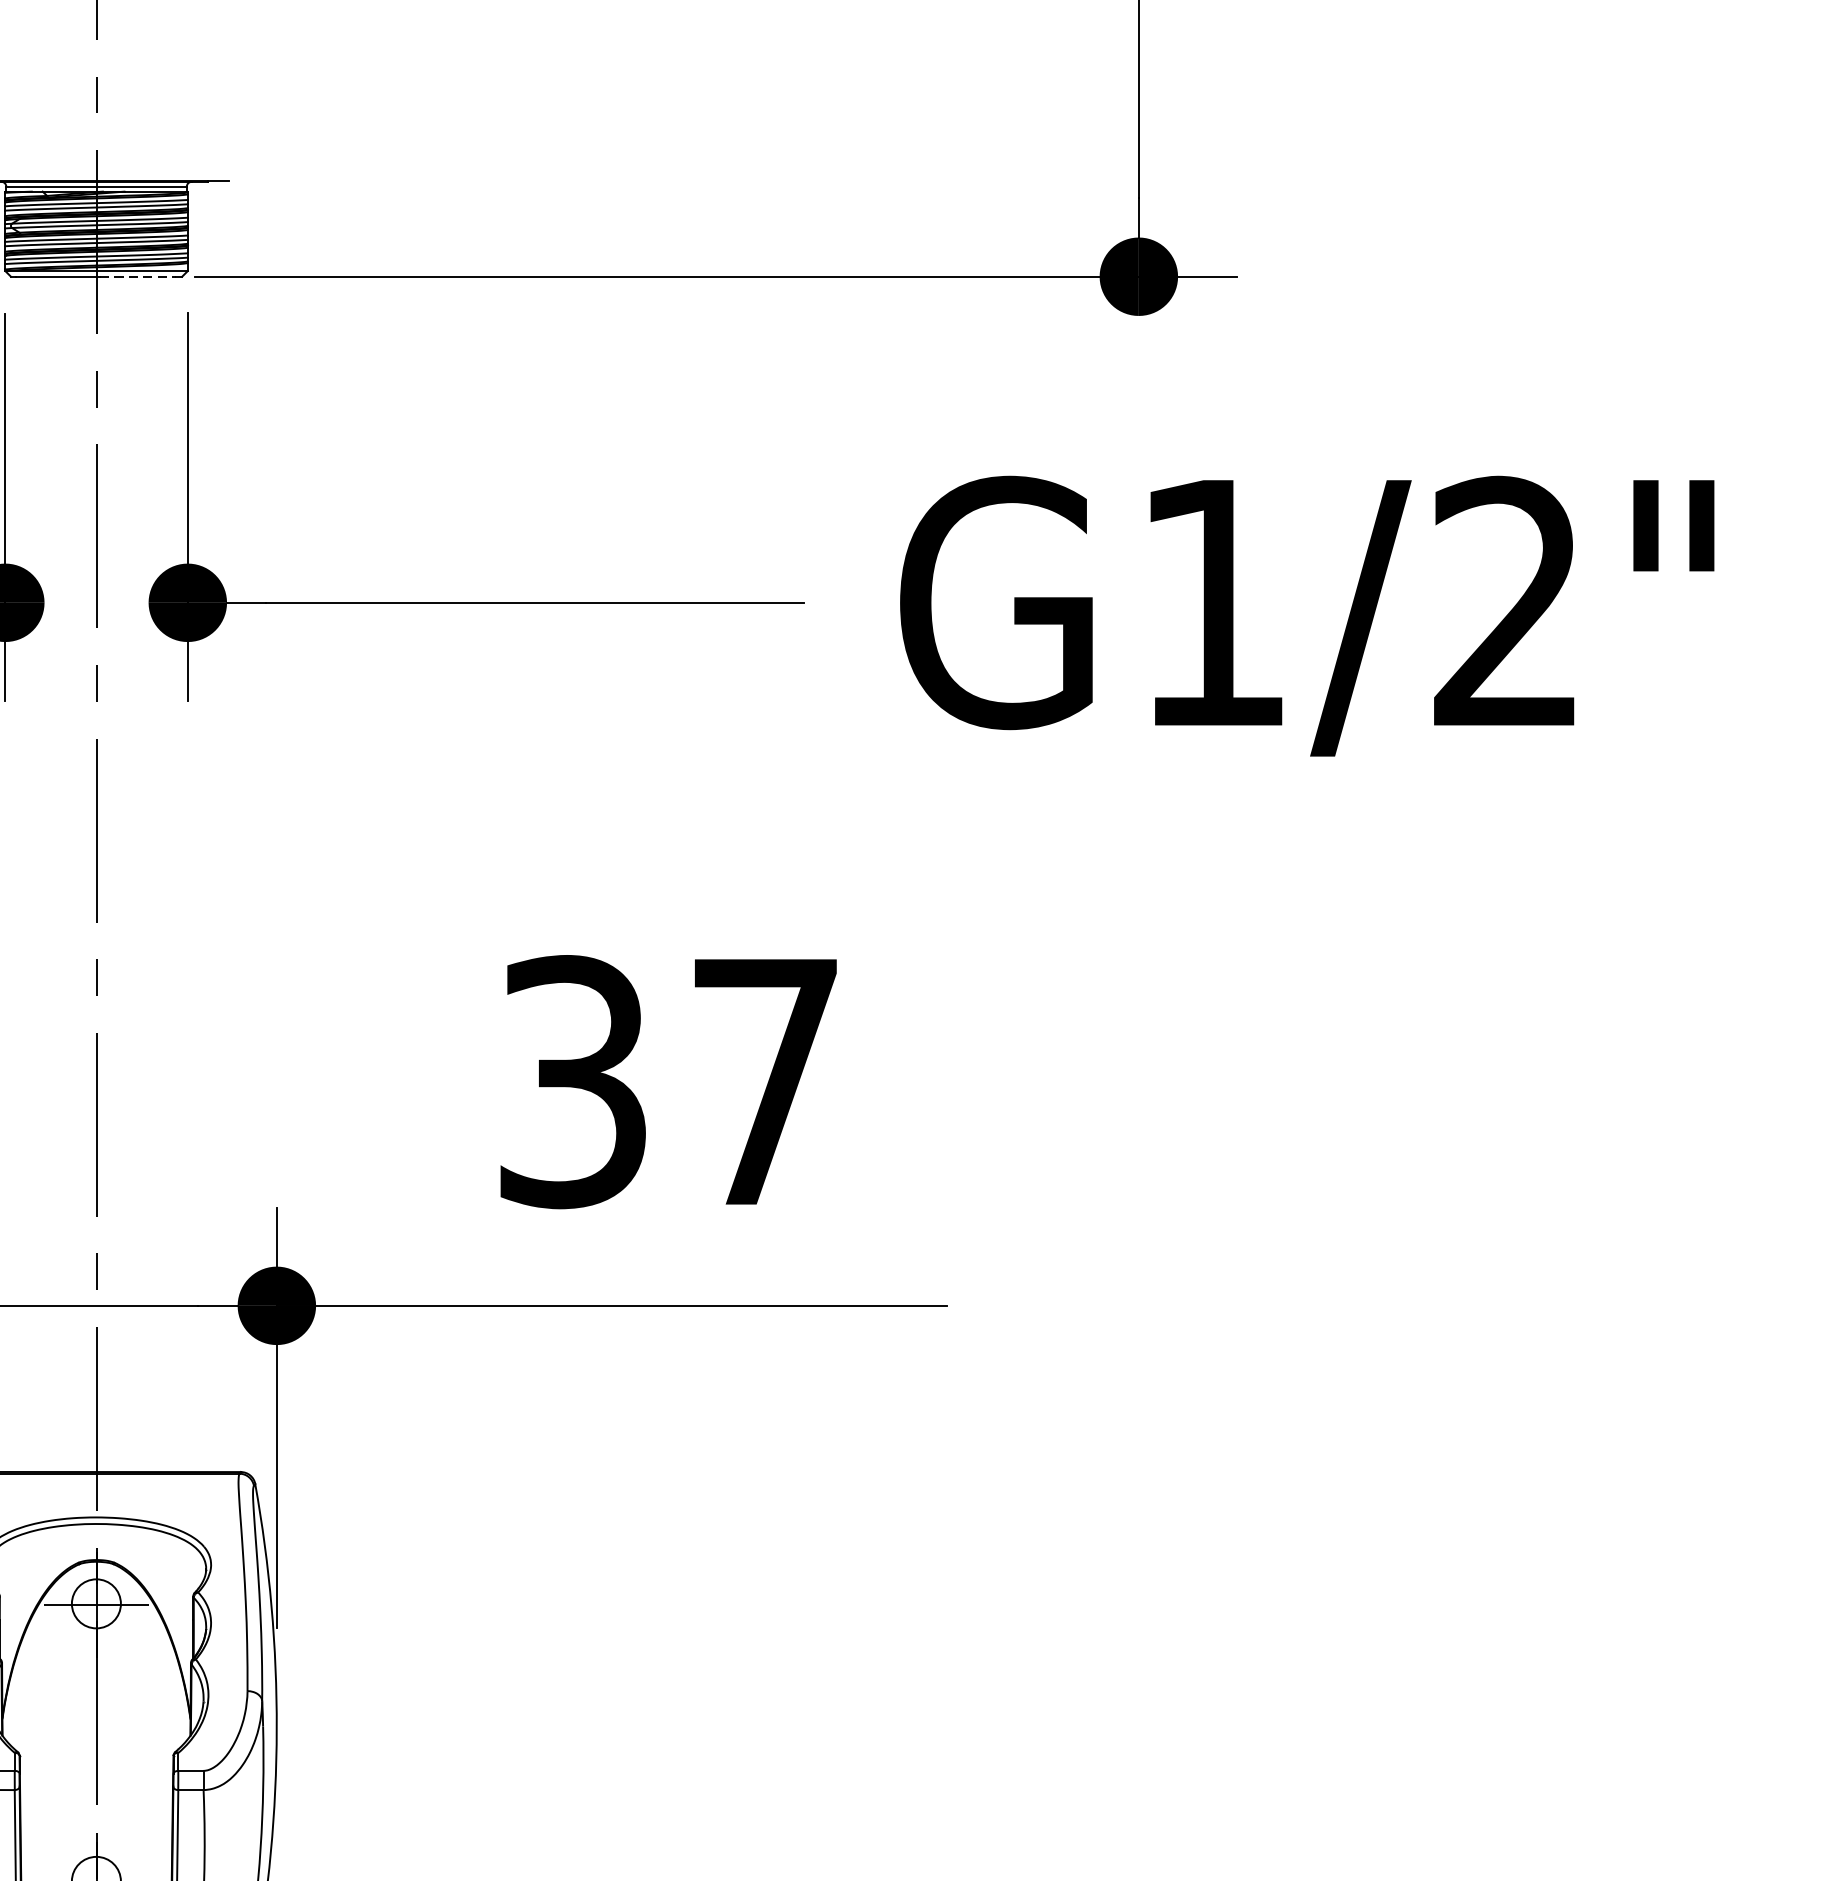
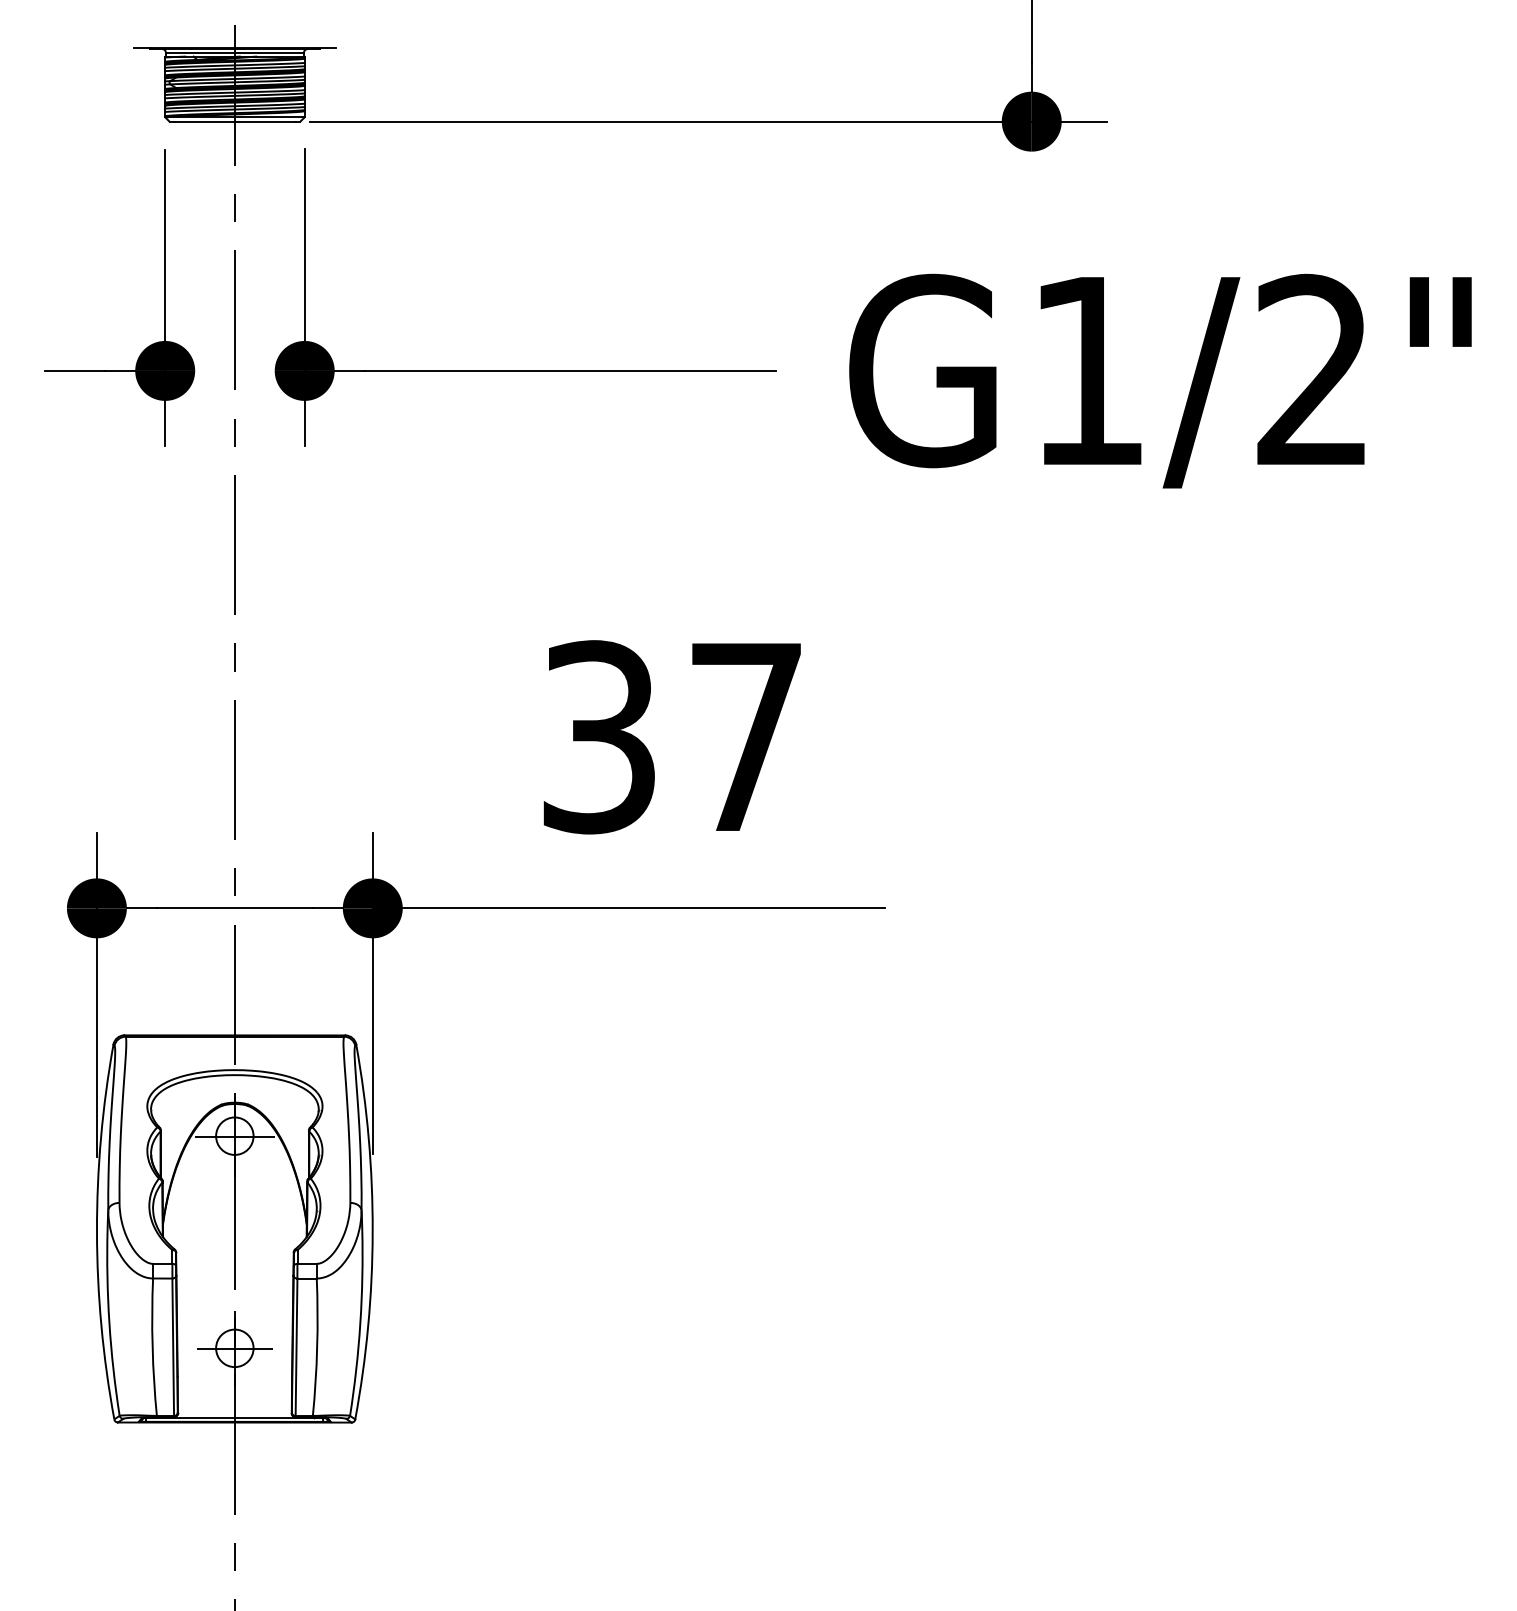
line: (139, 276) -> (267, 121), dashed -> solid

